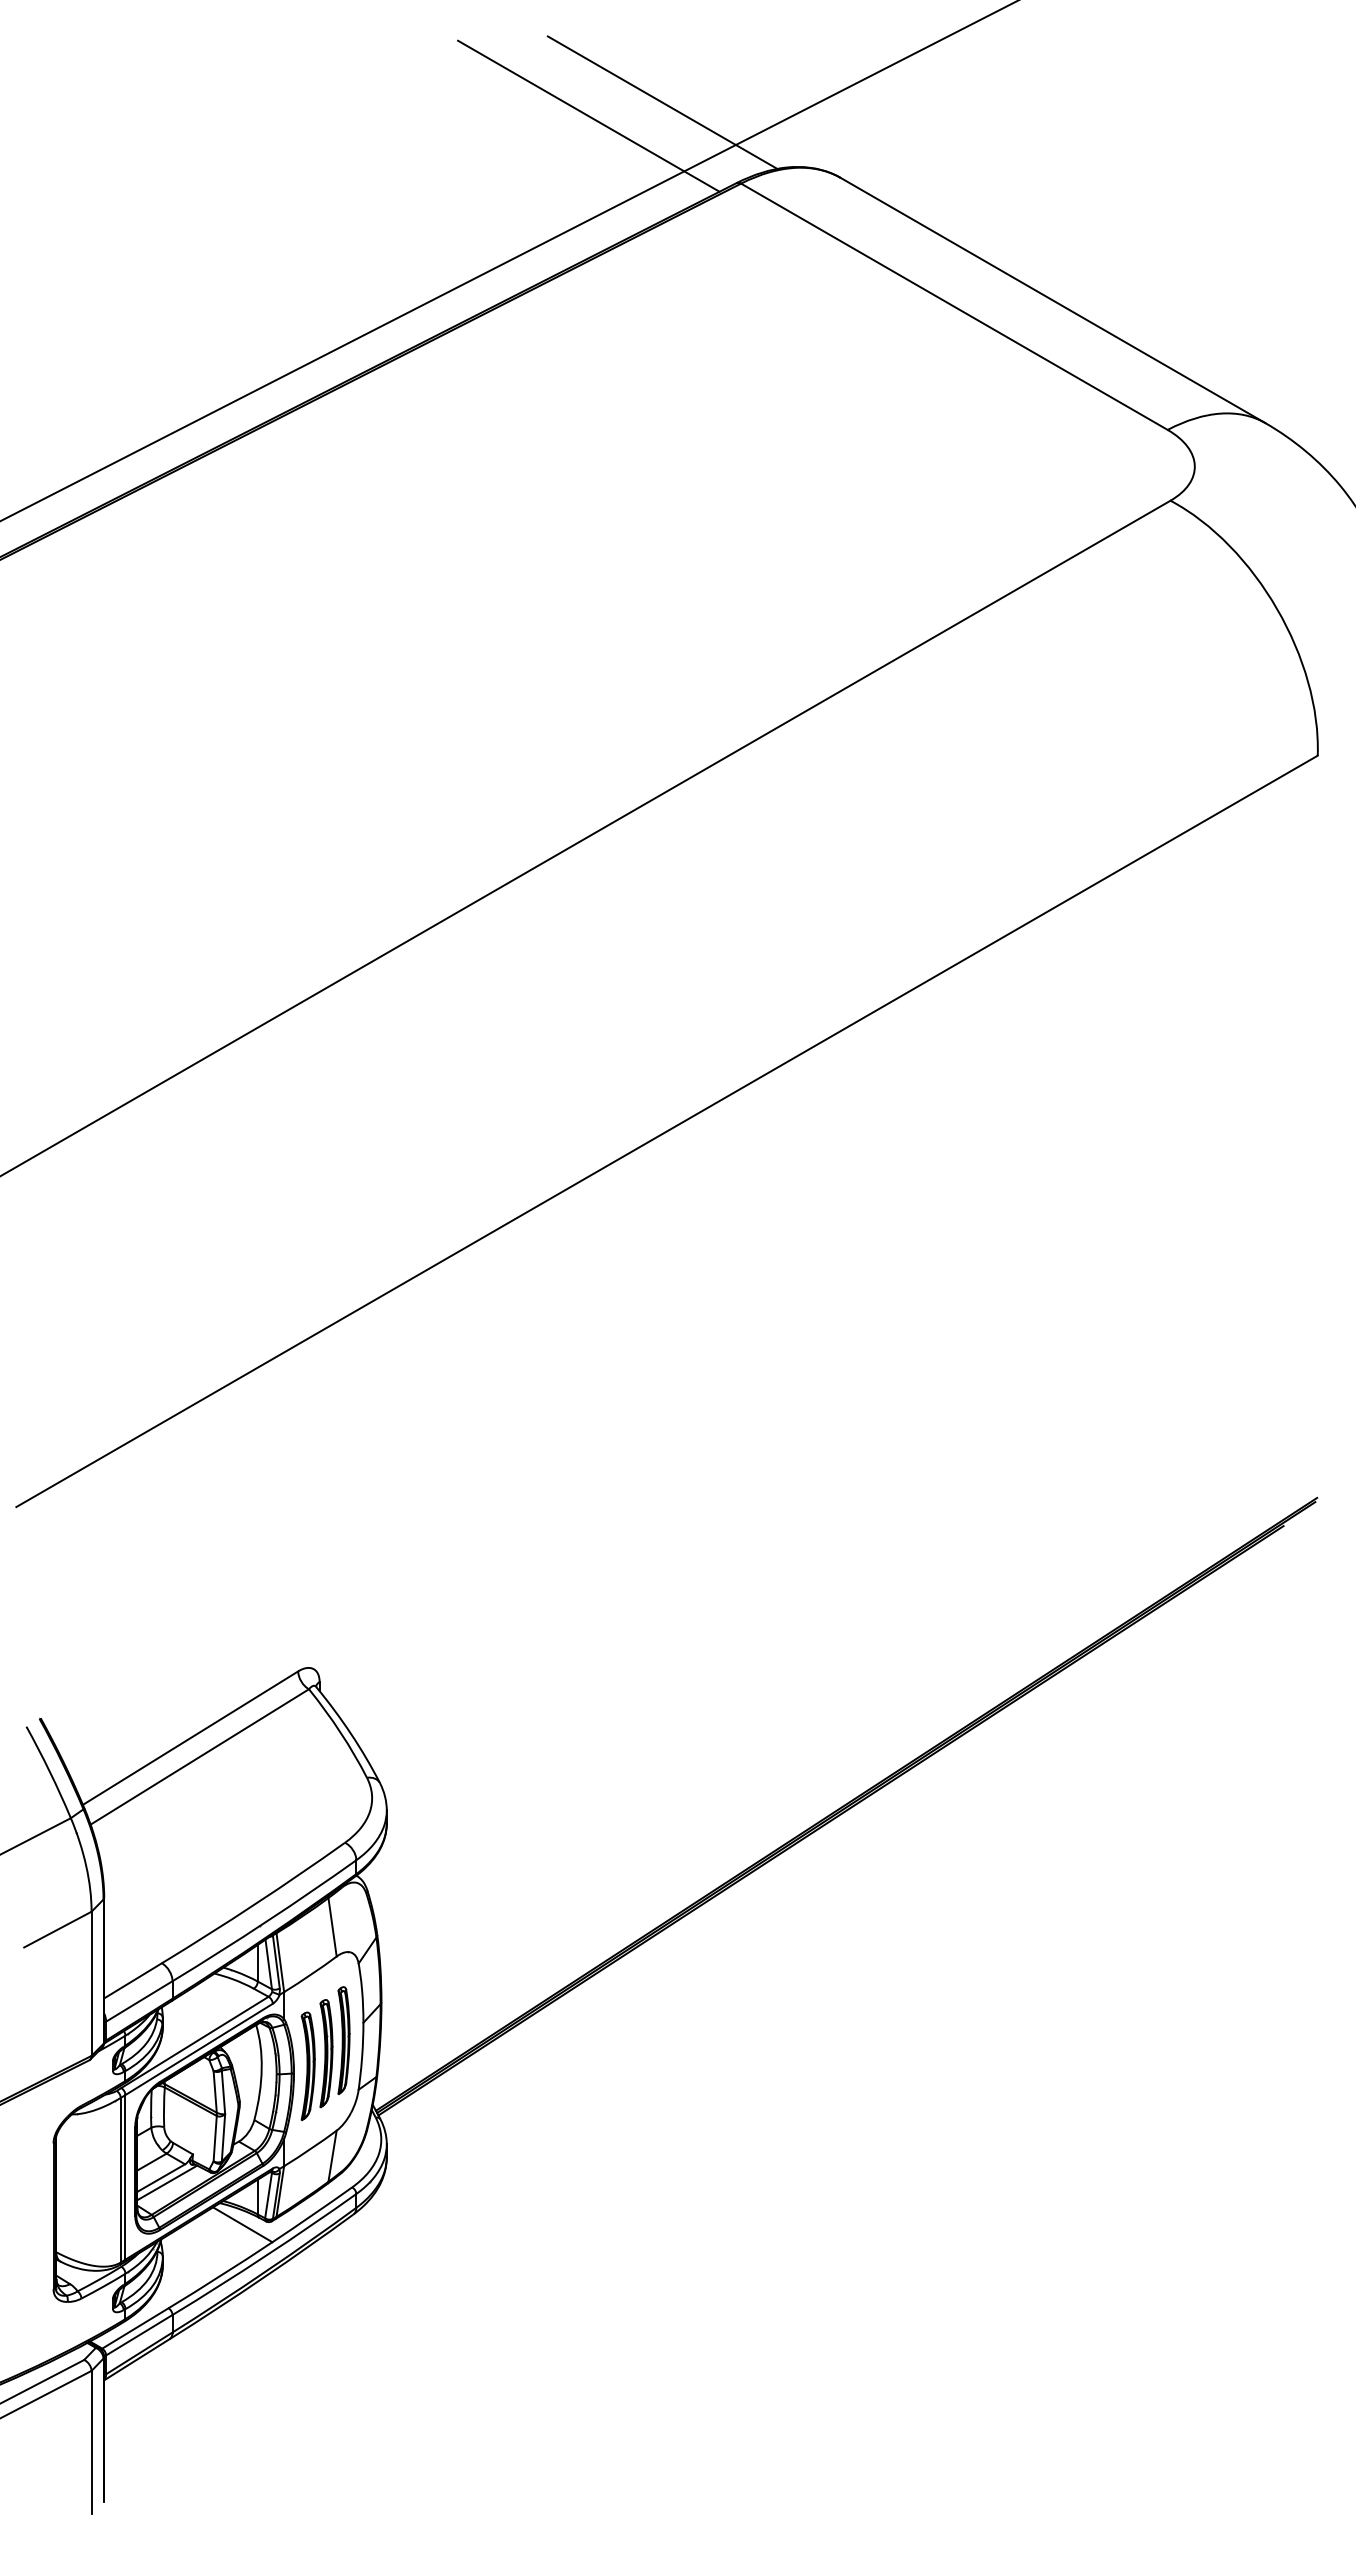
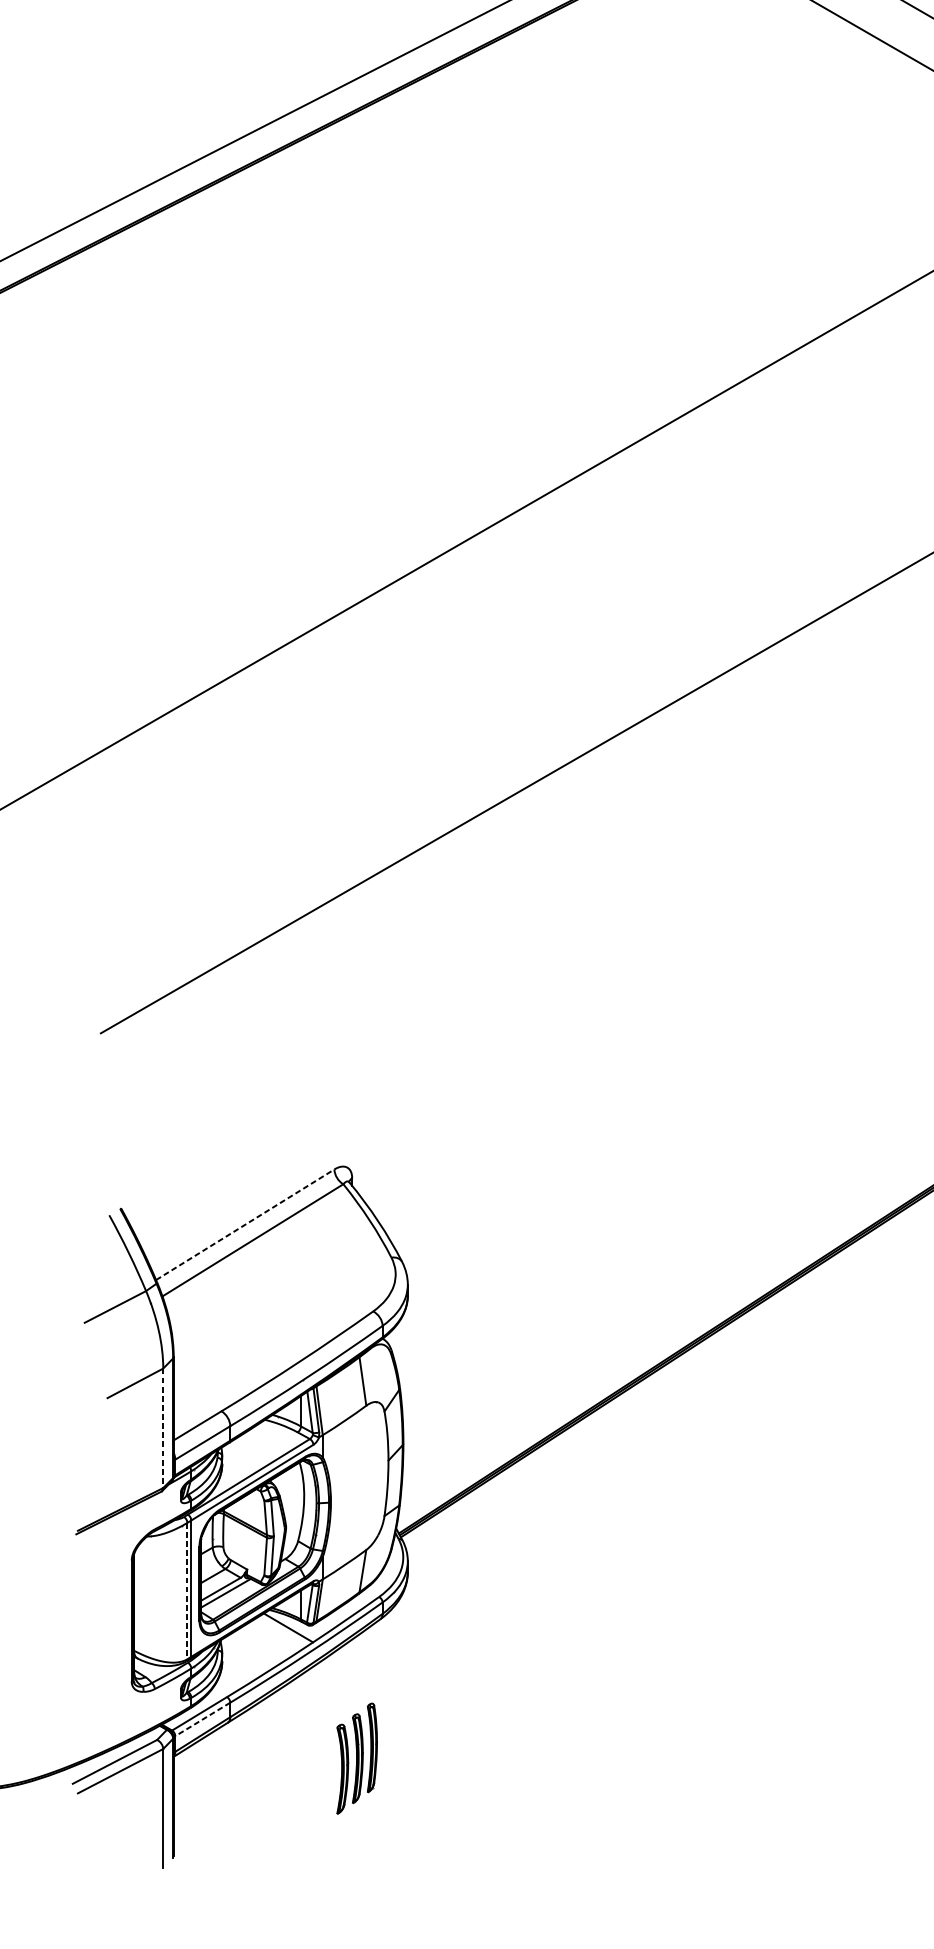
line: (190, 1738) -> (245, 1225), solid -> dashed
line: (91, 1984) -> (163, 1428), solid -> dashed
part: (325, 2053) -> (357, 1758), moved
line: (120, 2180) -> (187, 1591), solid -> dashed
line: (139, 2335) -> (202, 1719), solid -> dashed

